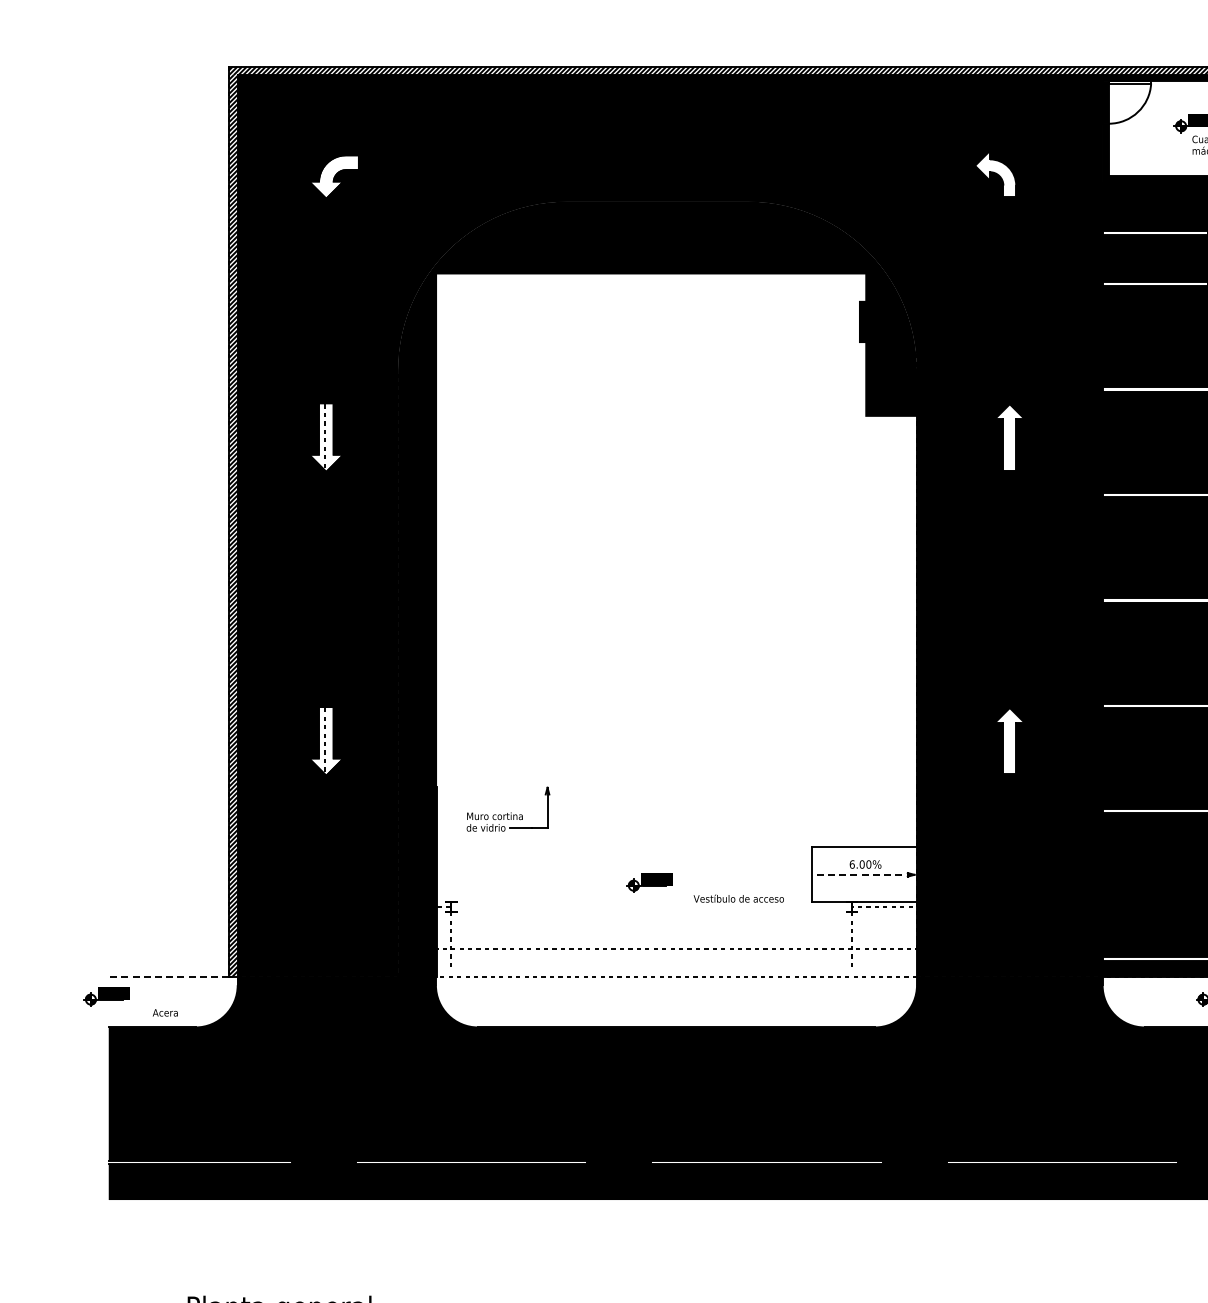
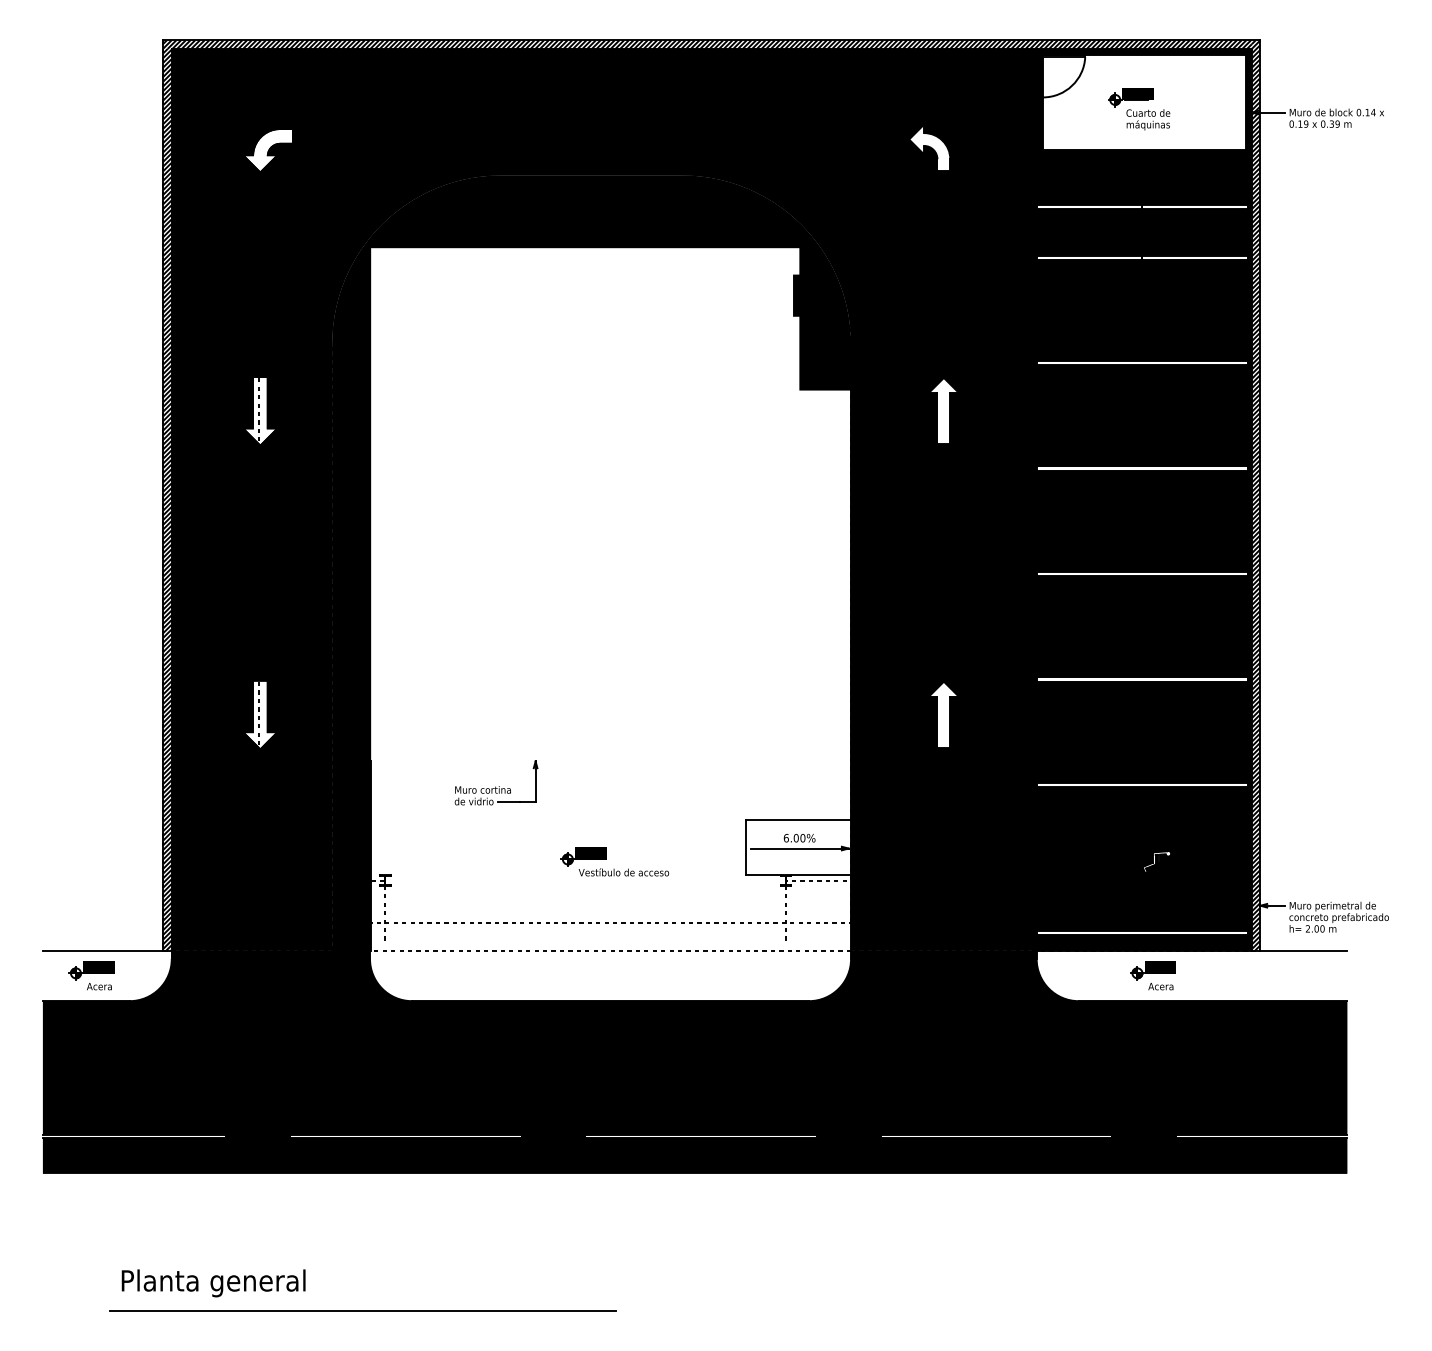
part: (508, 808) -> (496, 782), moved
line: (865, 874) -> (799, 848), dashed -> solid
text: (738, 898) -> (623, 872), moved
line: (168, 976) -> (102, 950), dashed -> solid
part: (106, 996) -> (91, 970), moved

